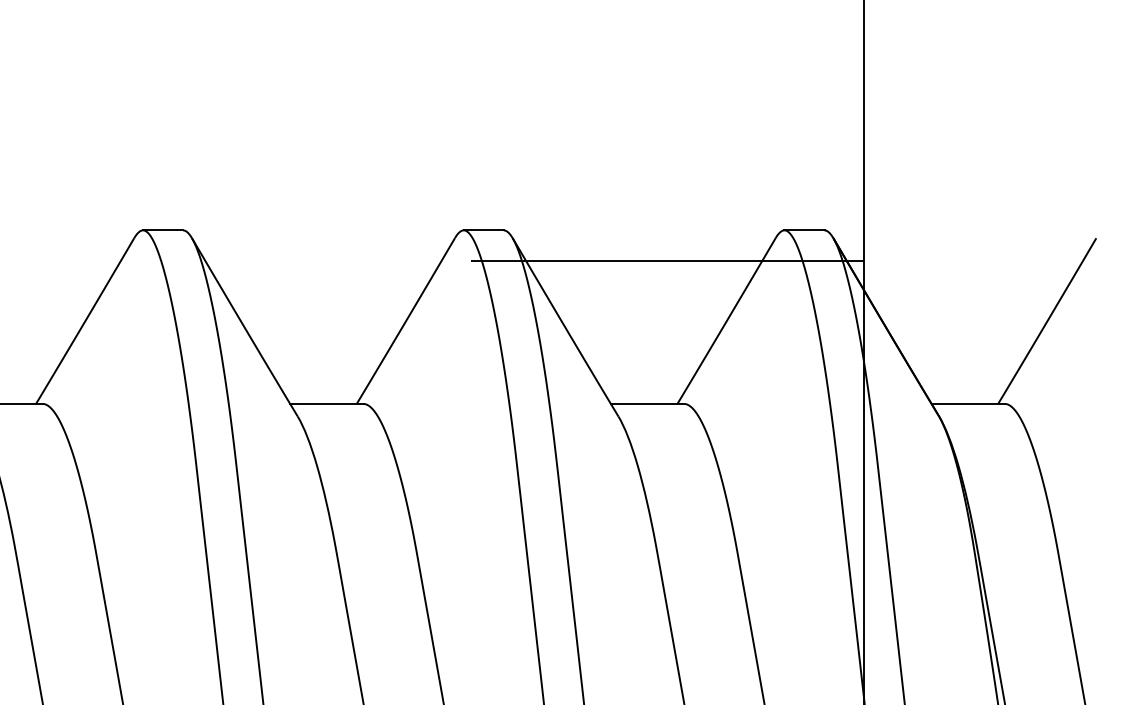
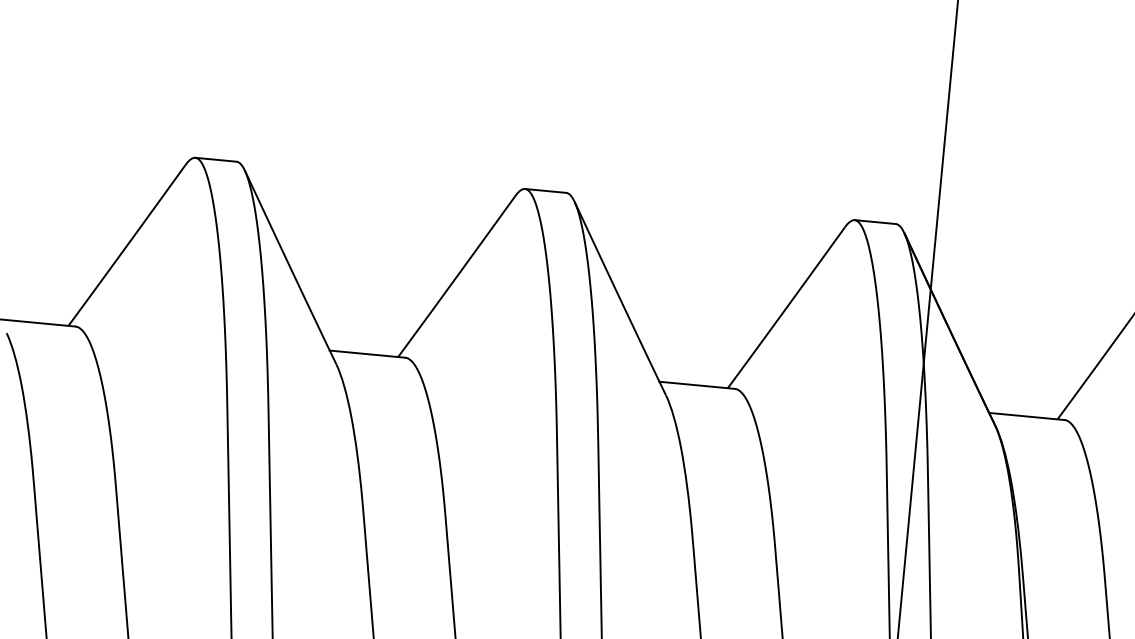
hatch: (667, 260) -> (731, 239), removed

